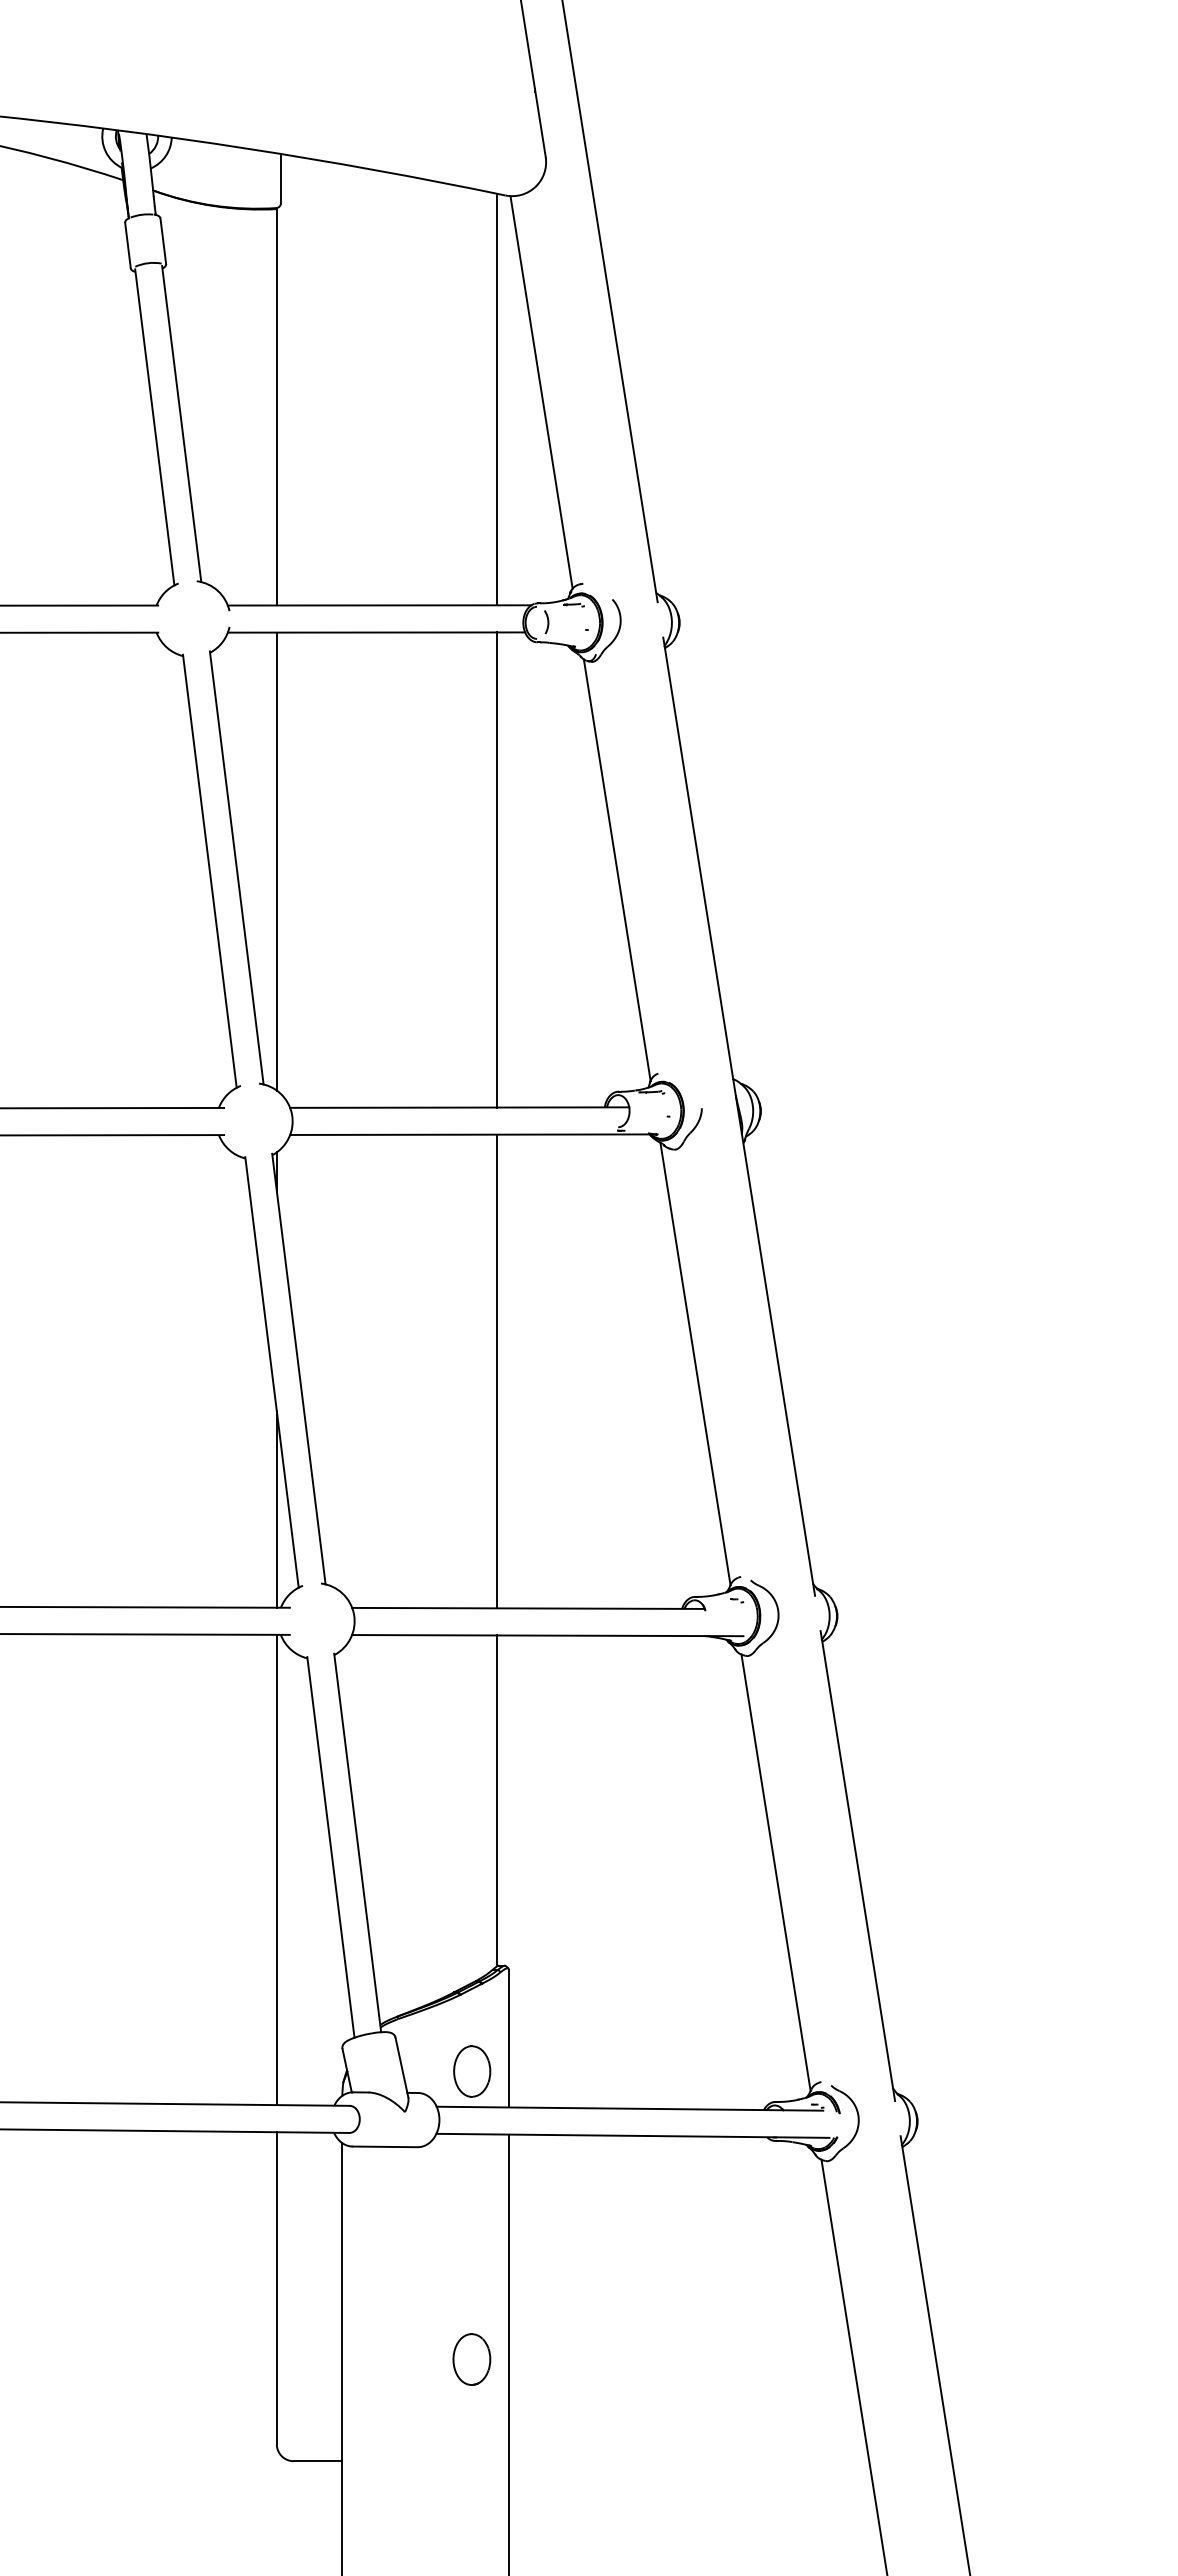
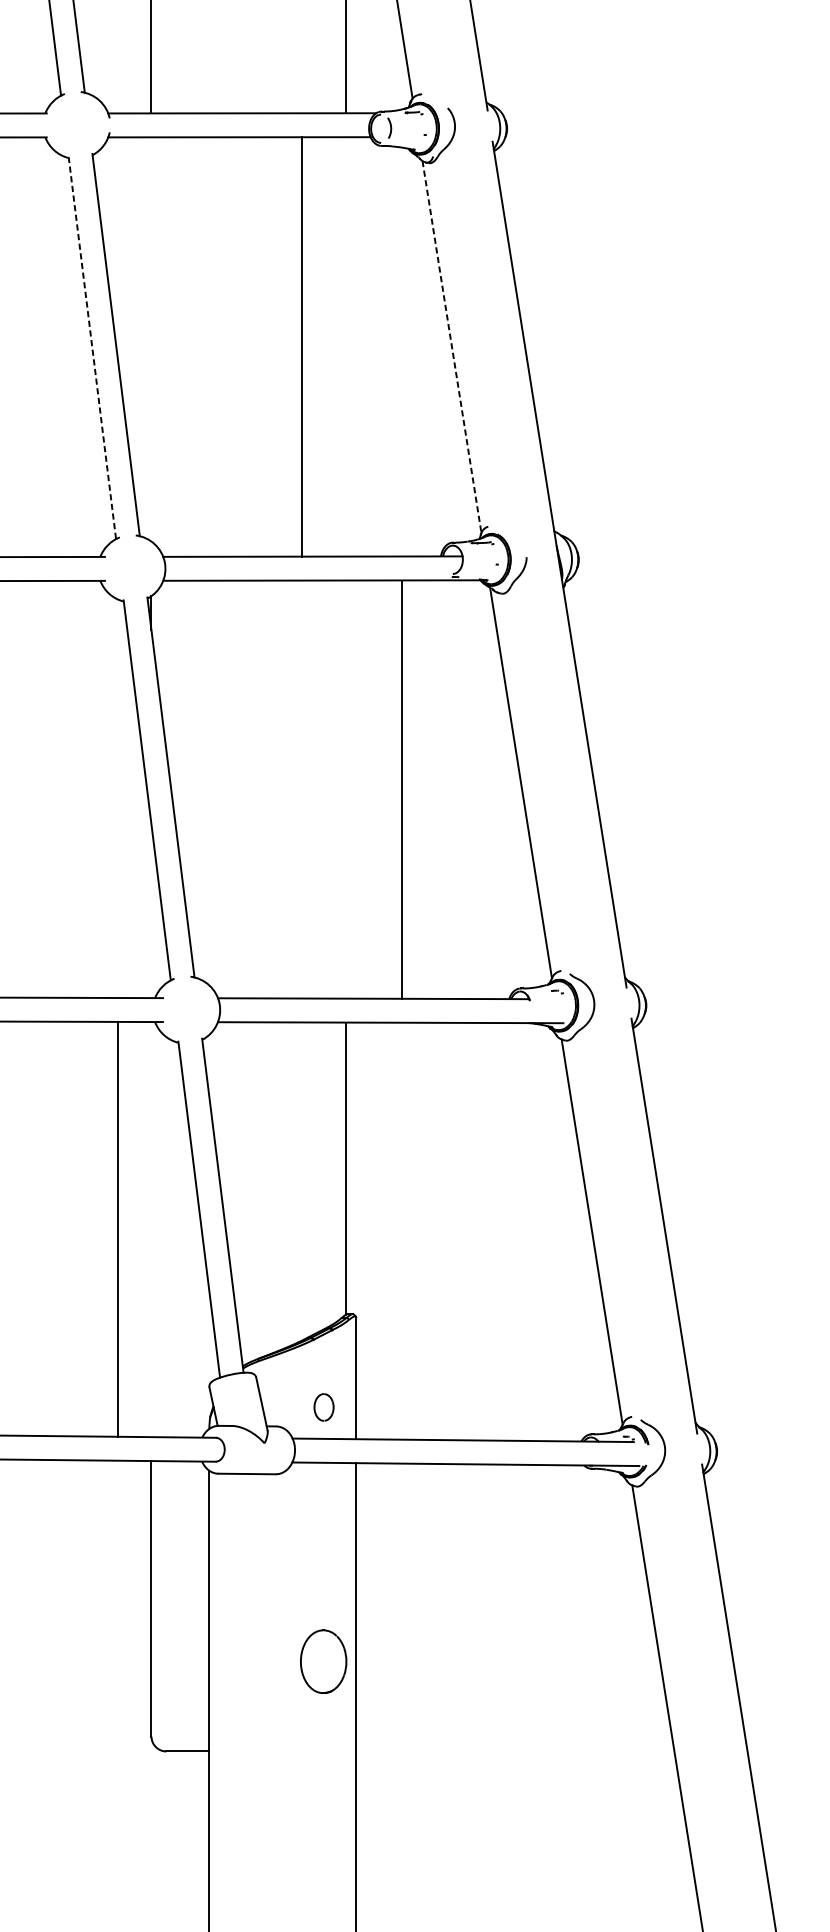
line: (276, 861) -> (151, 339), removed
line: (497, 869) -> (302, 346), moved
line: (617, 870) -> (452, 347), solid -> dashed
line: (209, 871) -> (92, 348), solid -> dashed
line: (497, 1371) -> (402, 789), moved
line: (276, 1509) -> (151, 911), removed
line: (276, 1869) -> (117, 1229), moved
part: (472, 2071) -> (324, 1407), size x0.6
part: (471, 2359) -> (323, 1661), size x1.4

